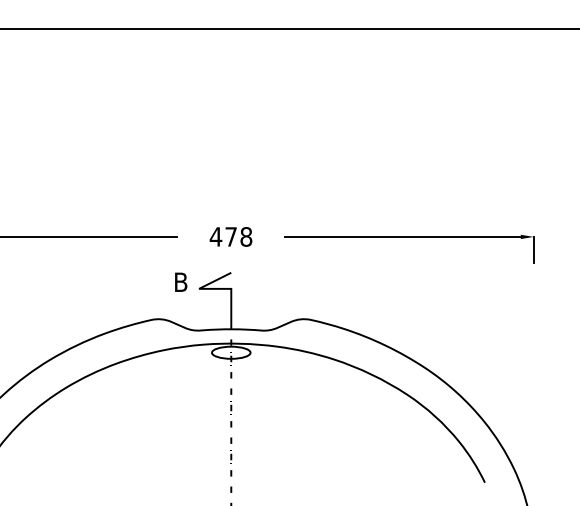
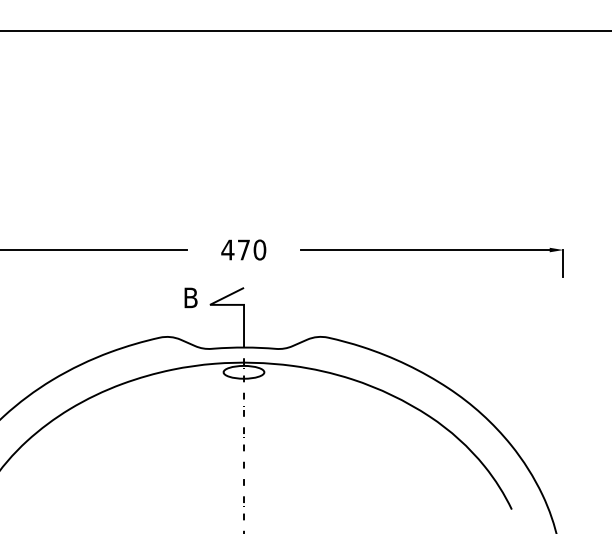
text: (245, 237) -> (259, 250), 478 -> 470

